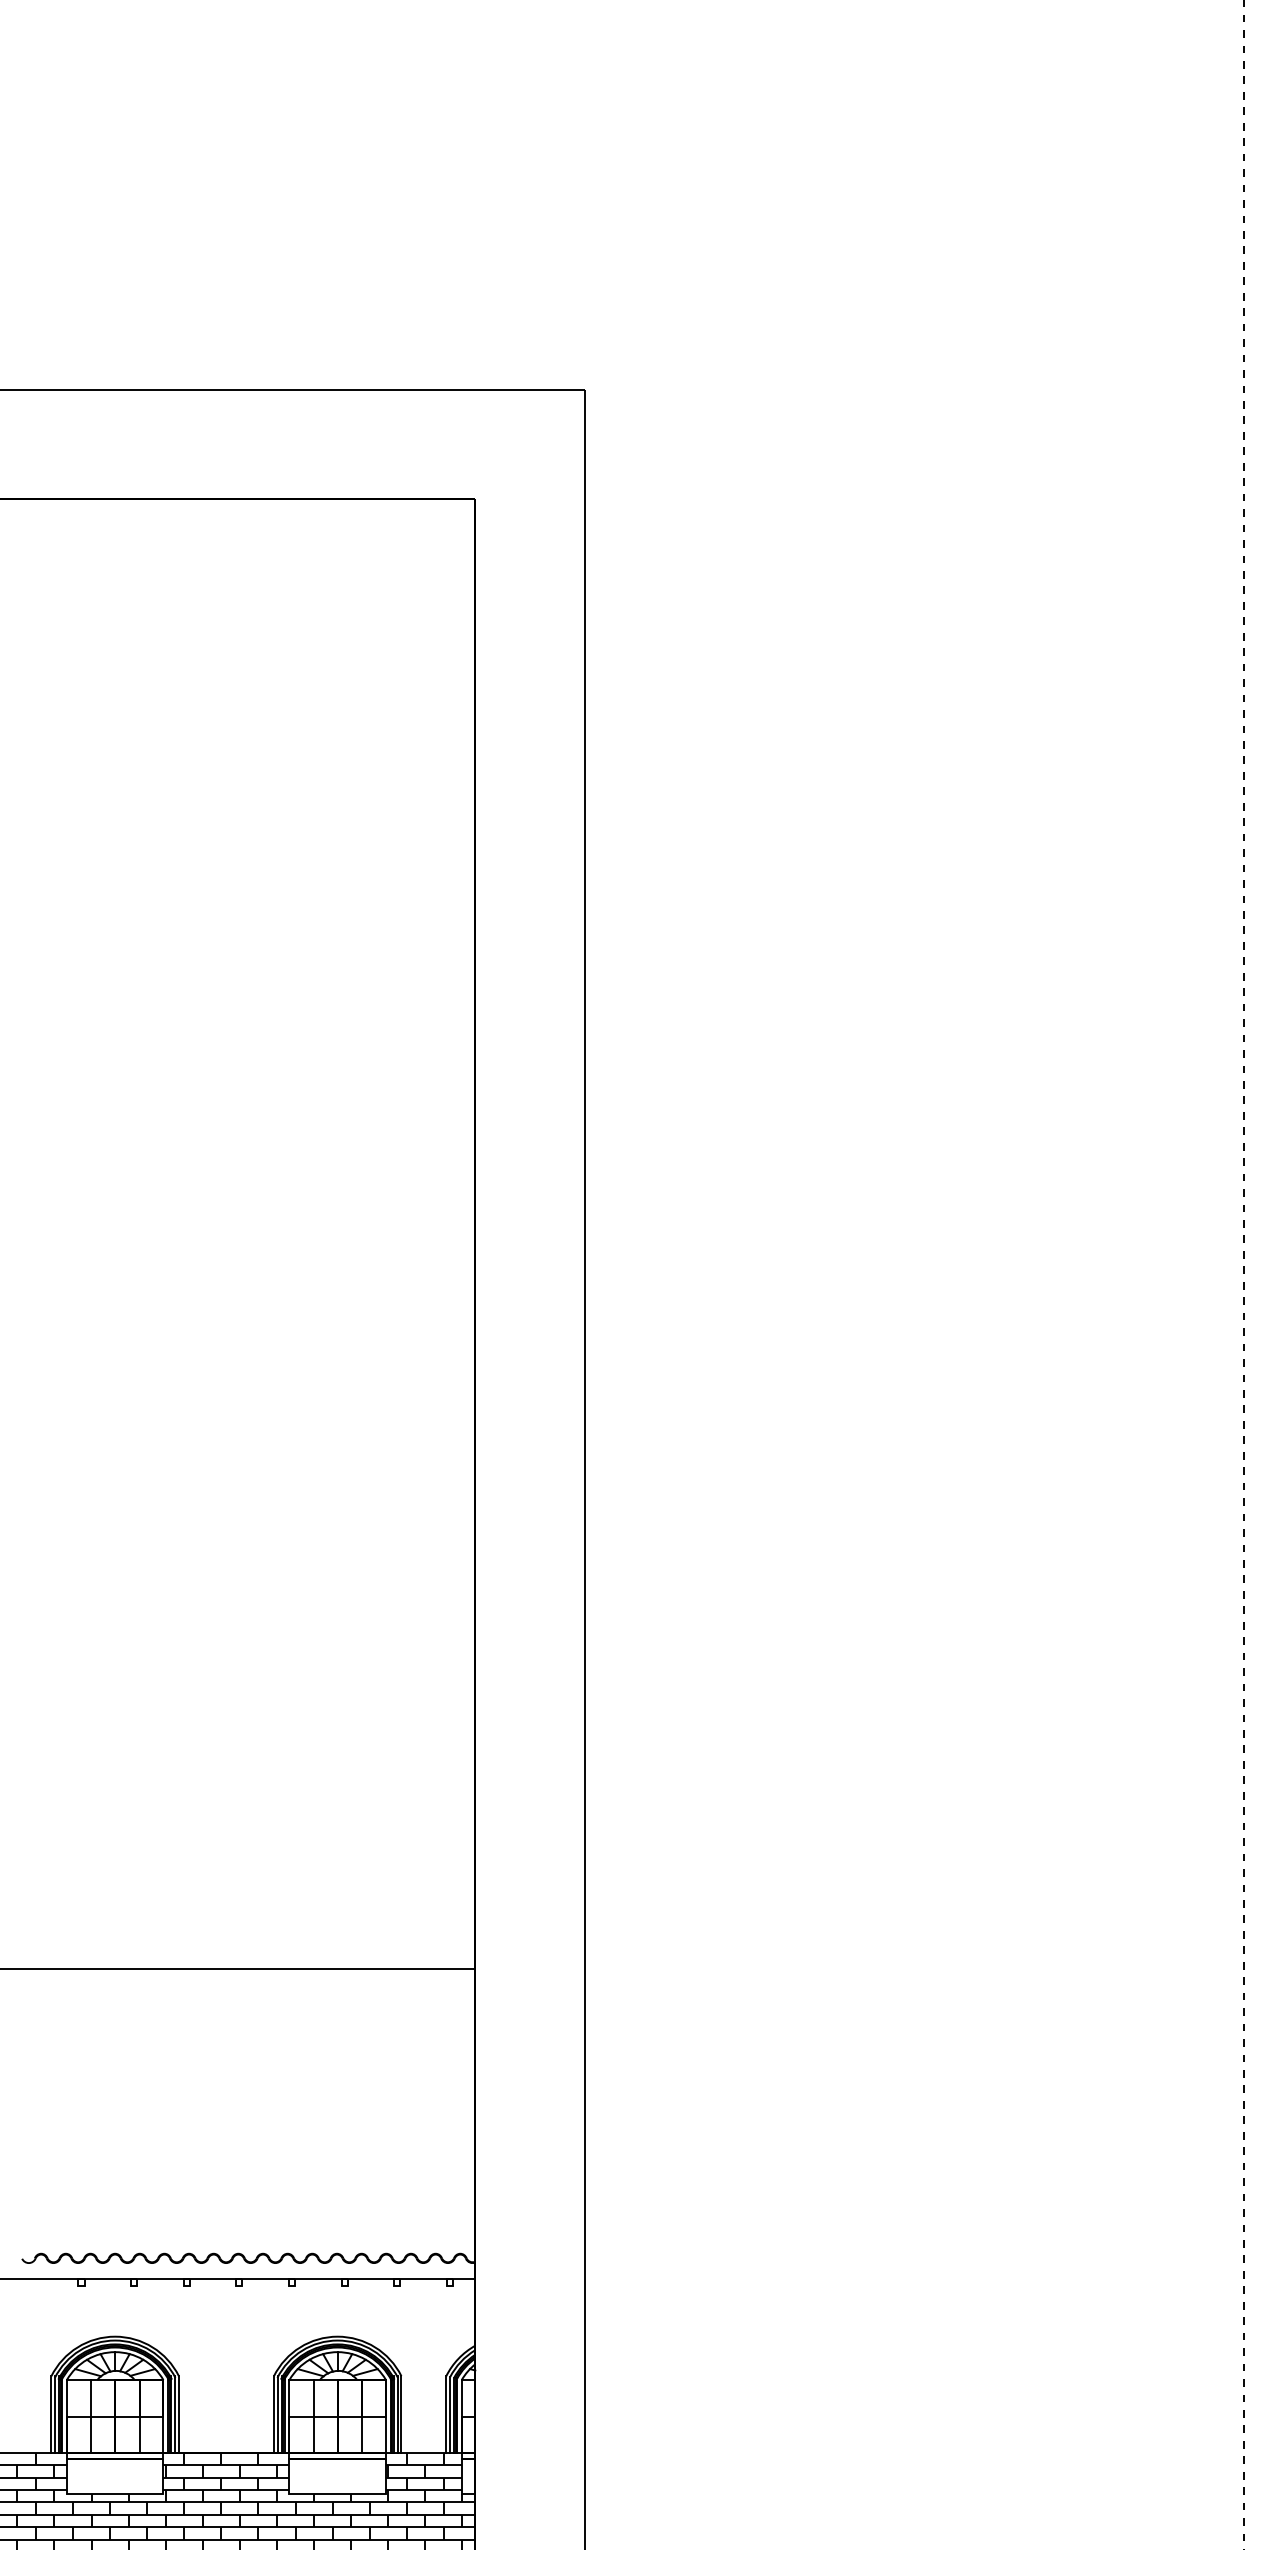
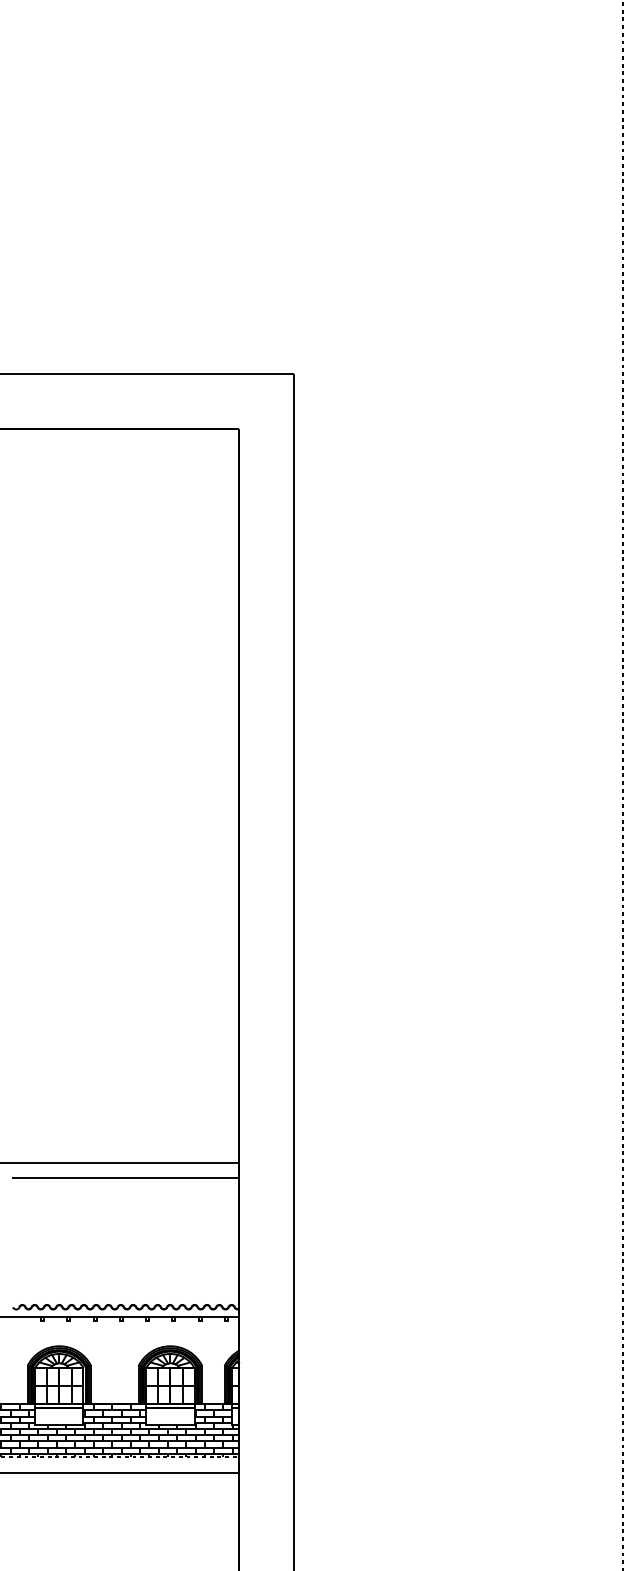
line: (249, 1998) -> (126, 1177), added

